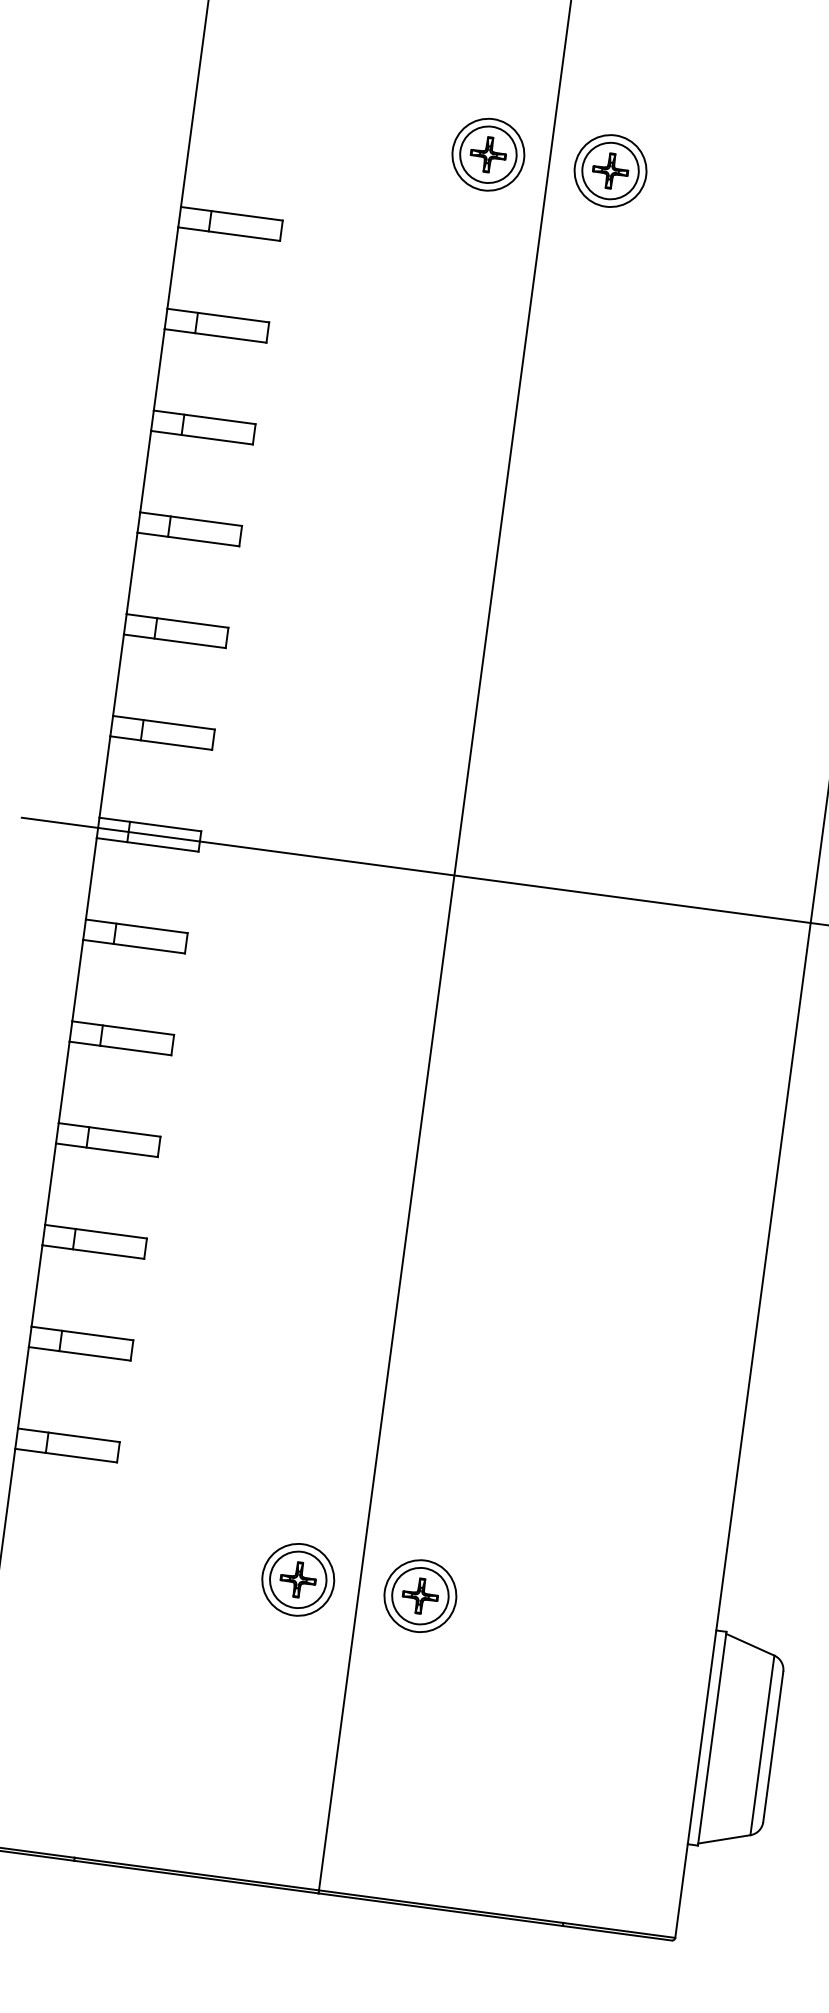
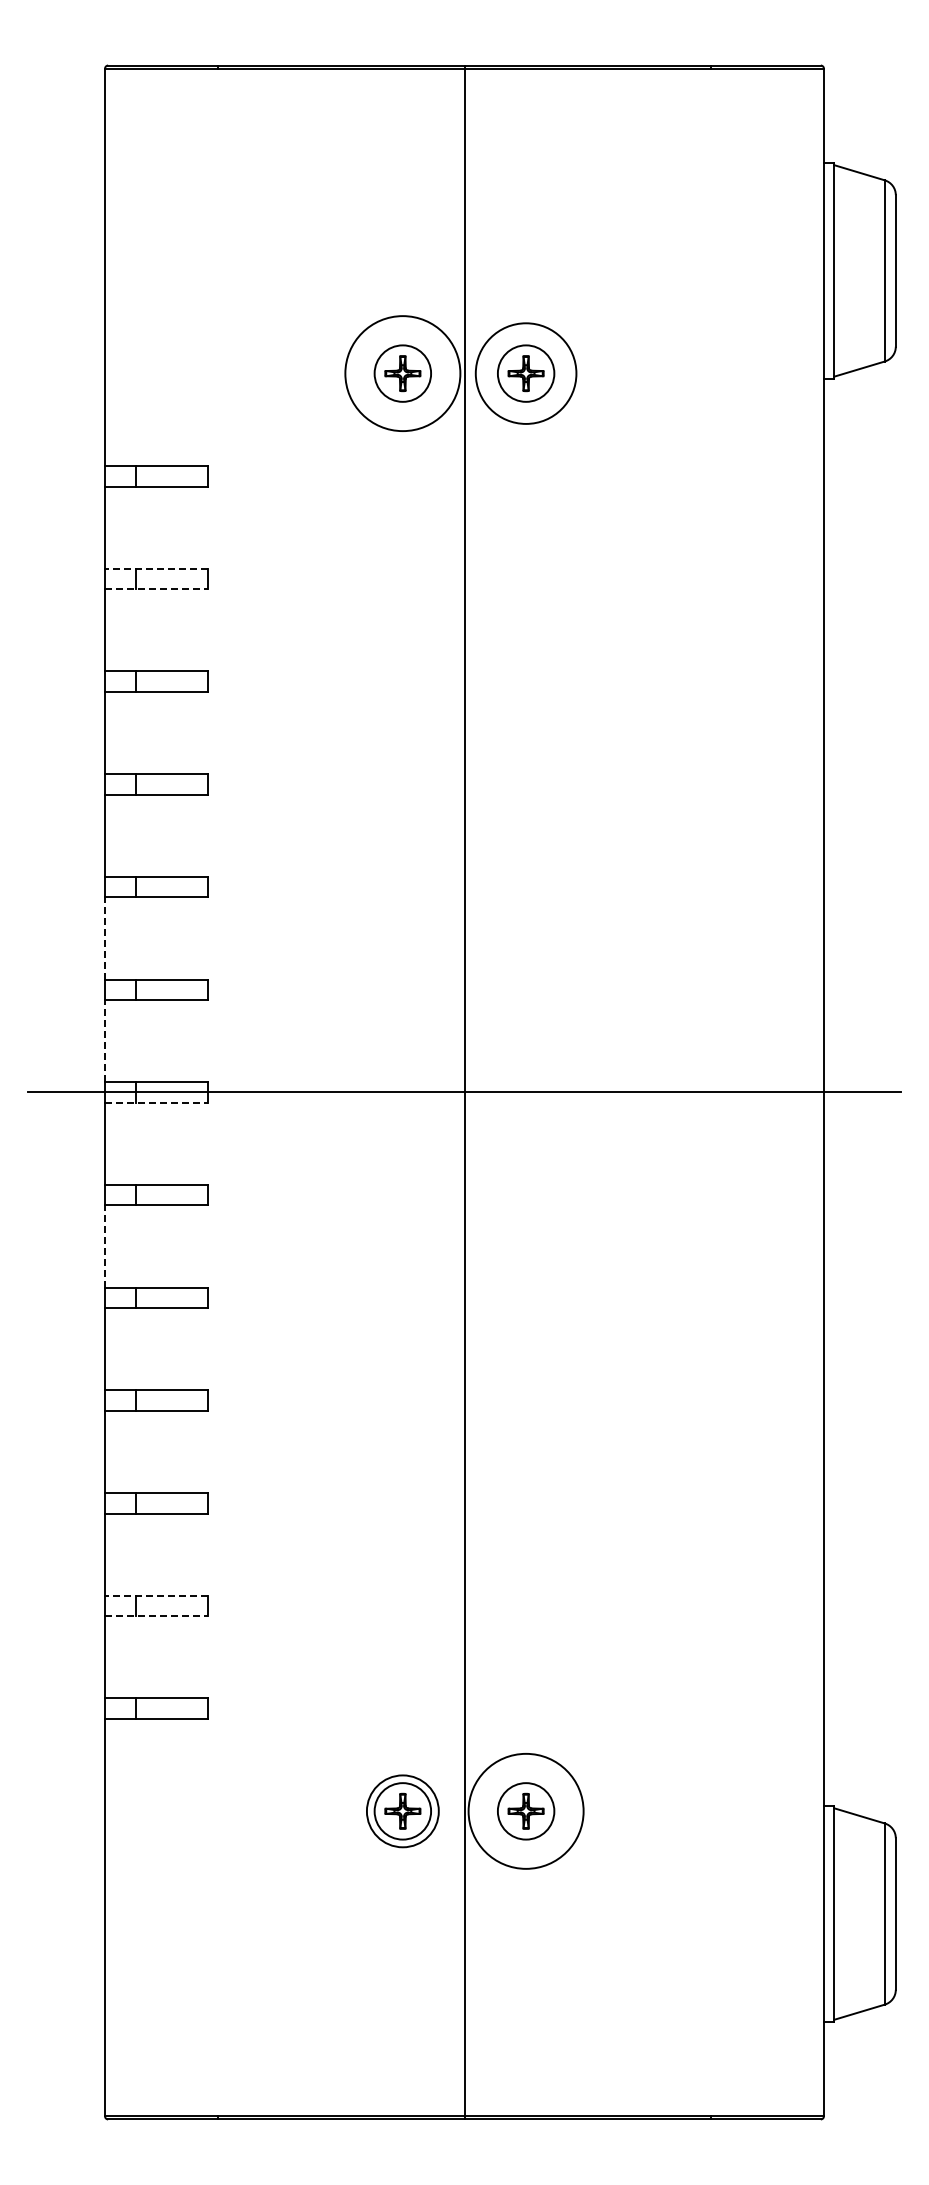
circle: (488, 154) -> (402, 373), size x1.6
circle: (610, 170) -> (526, 373), size x1.4
line: (217, 315) -> (155, 568), solid -> dashed
line: (215, 336) -> (156, 589), solid -> dashed
line: (119, 674) -> (105, 937), solid -> dashed
line: (105, 776) -> (105, 1040), solid -> dashed
line: (147, 844) -> (156, 1102), solid -> dashed
line: (78, 980) -> (105, 1246), solid -> dashed
line: (81, 1333) -> (155, 1595), solid -> dashed
line: (79, 1354) -> (156, 1616), solid -> dashed
circle: (420, 1596) -> (526, 1811), size x1.6

